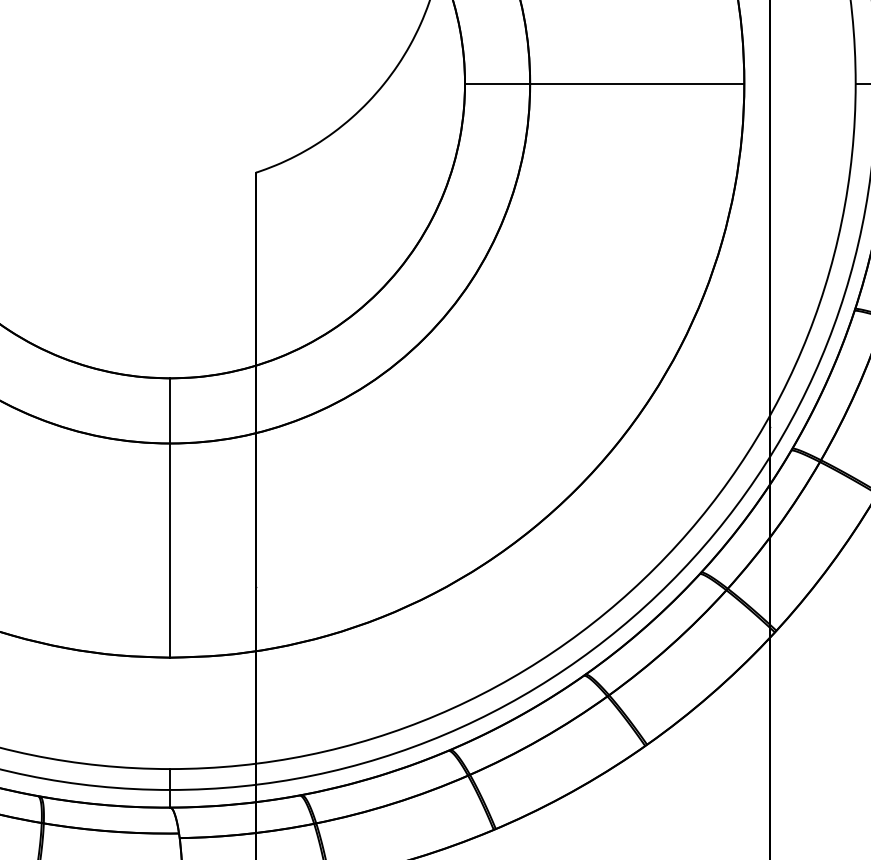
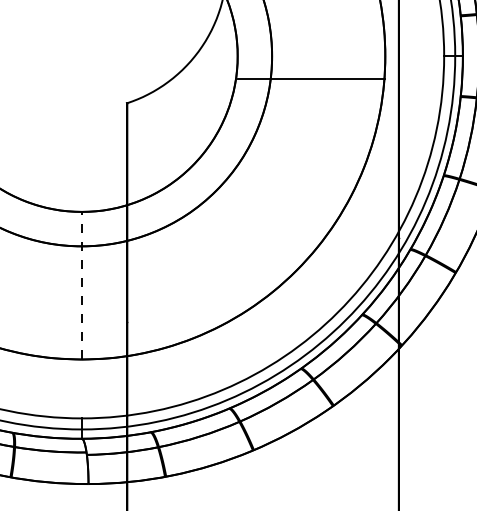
line: (604, 84) -> (311, 79), moved
line: (169, 517) -> (81, 285), solid -> dashed

